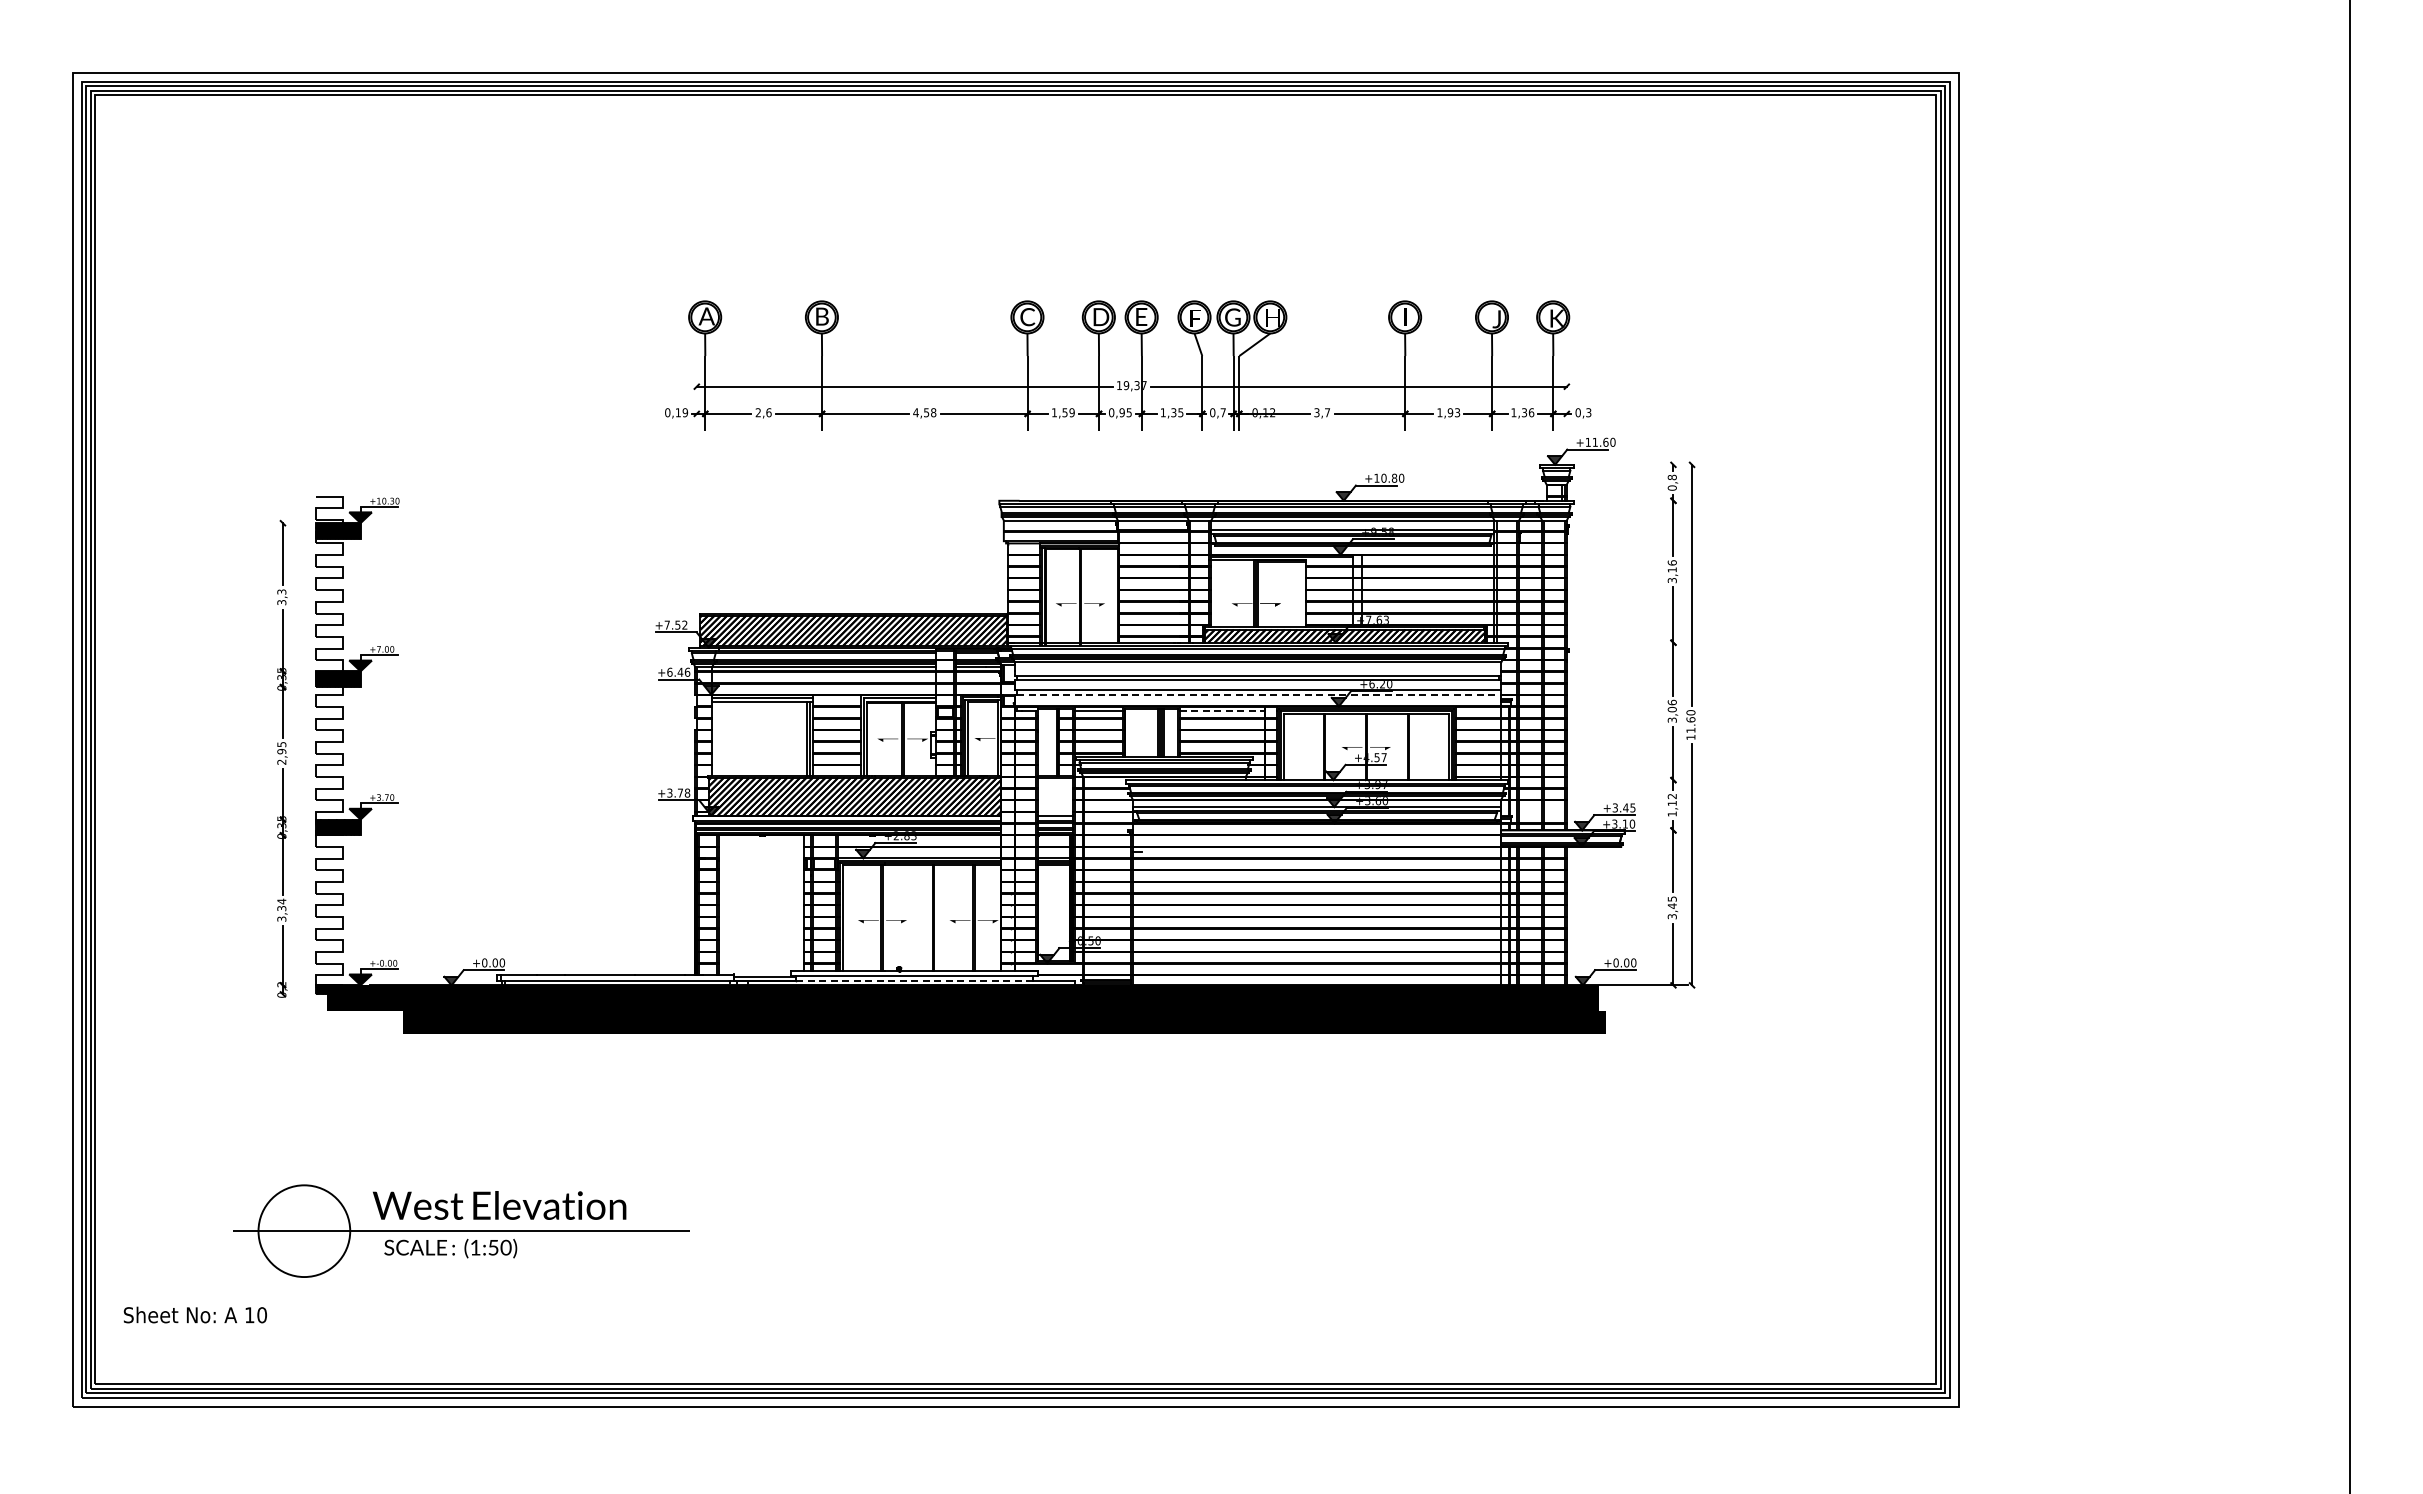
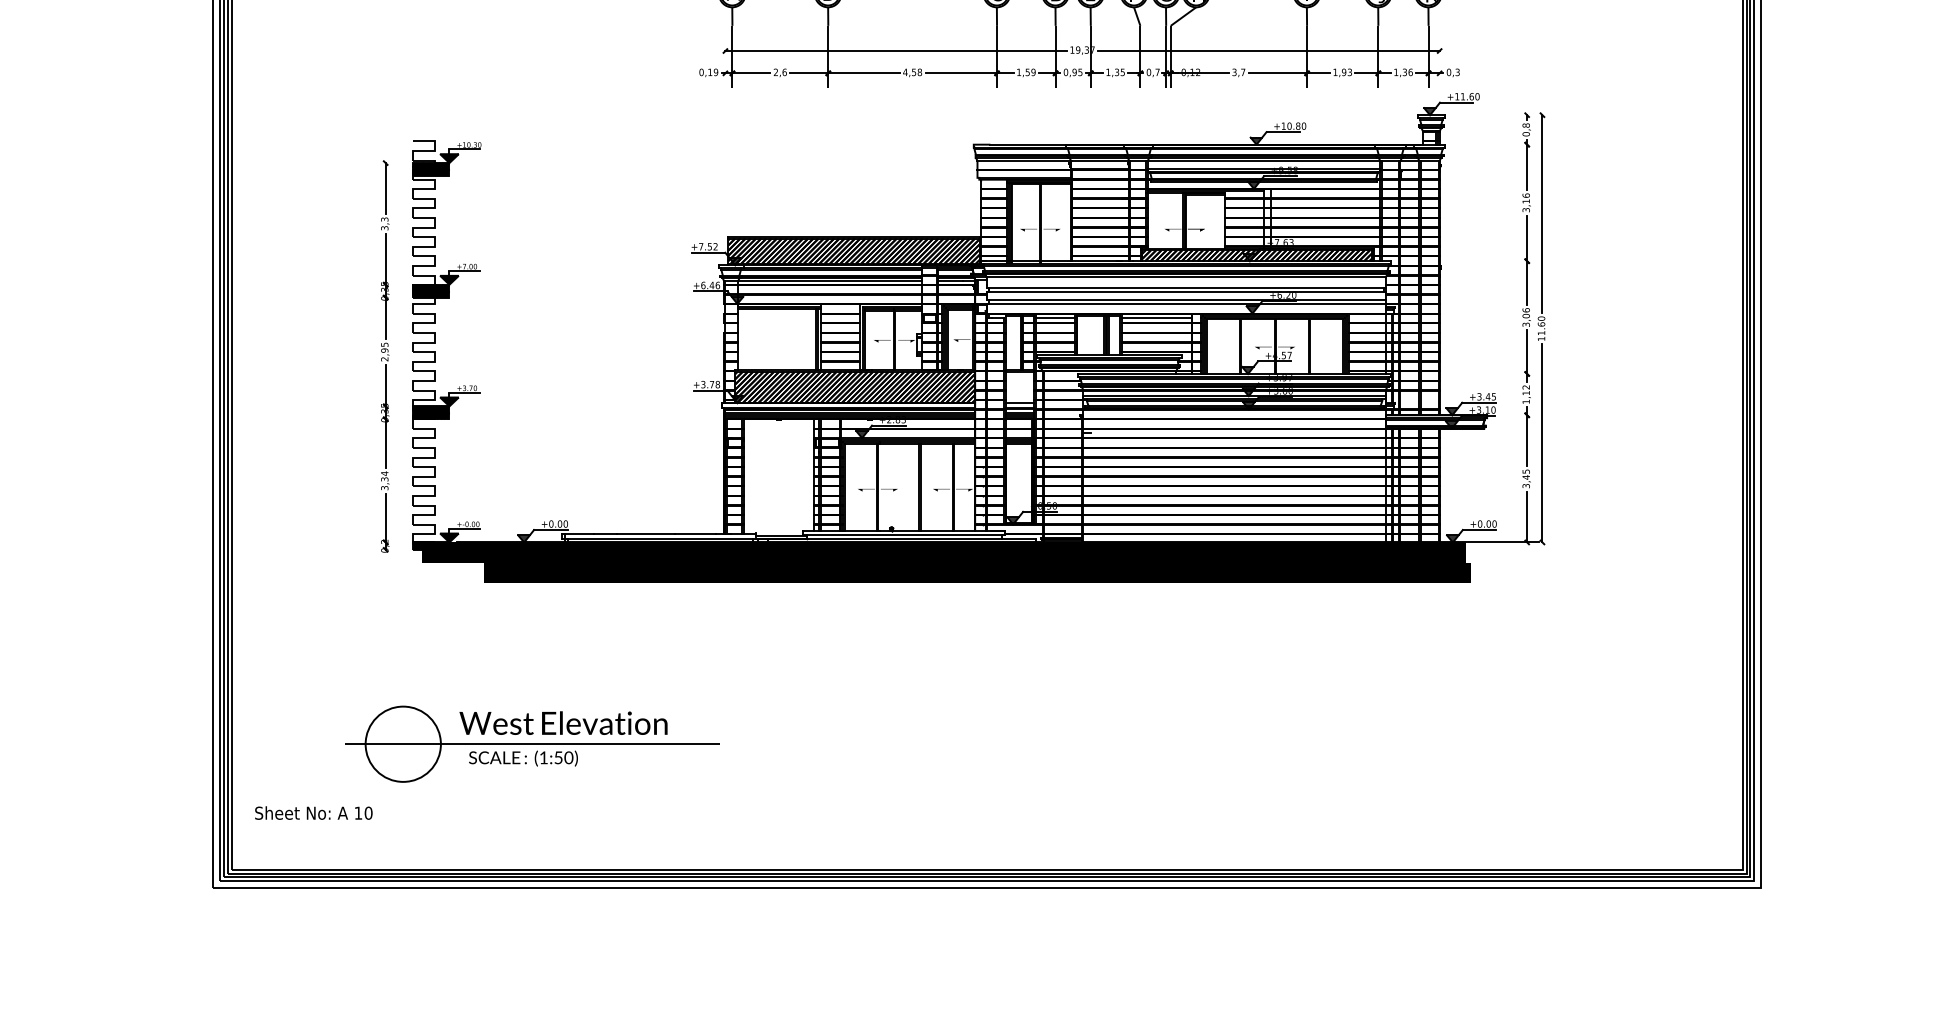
line: (1259, 694) -> (1187, 303), dashed -> solid
line: (1222, 711) -> (1156, 317), dashed -> solid
line: (914, 980) -> (904, 538), dashed -> solid

